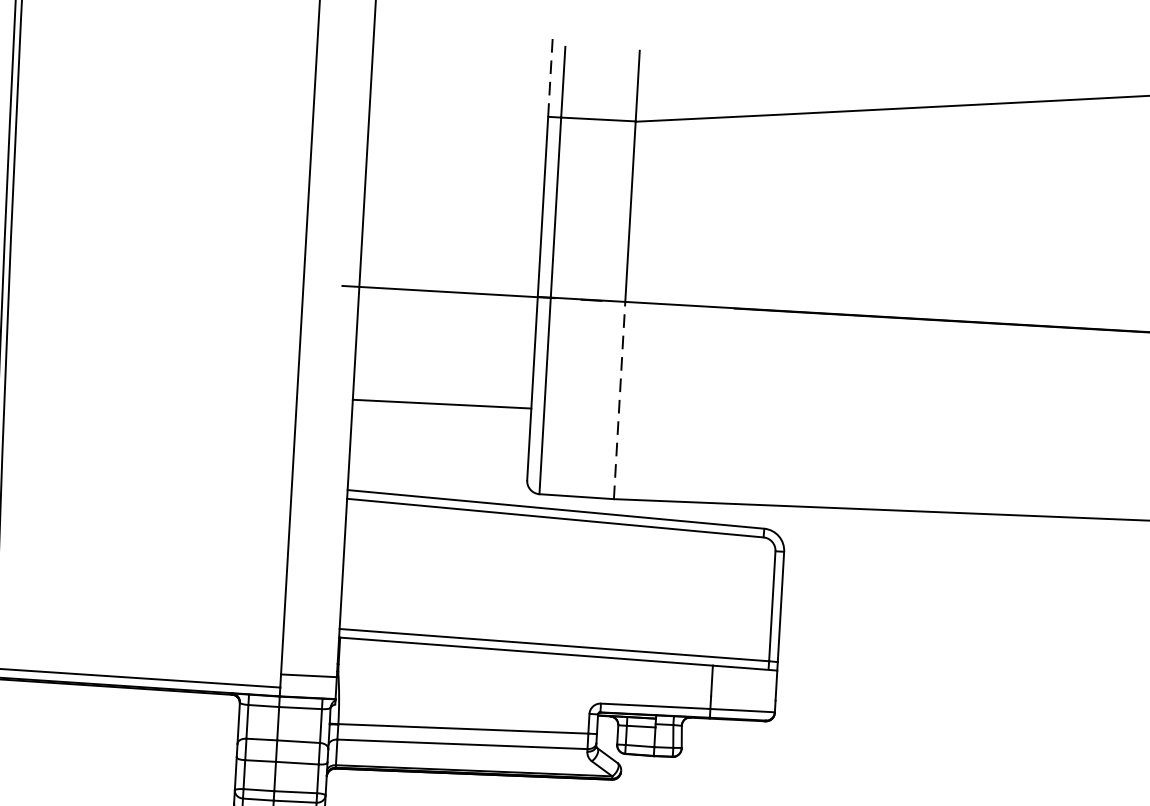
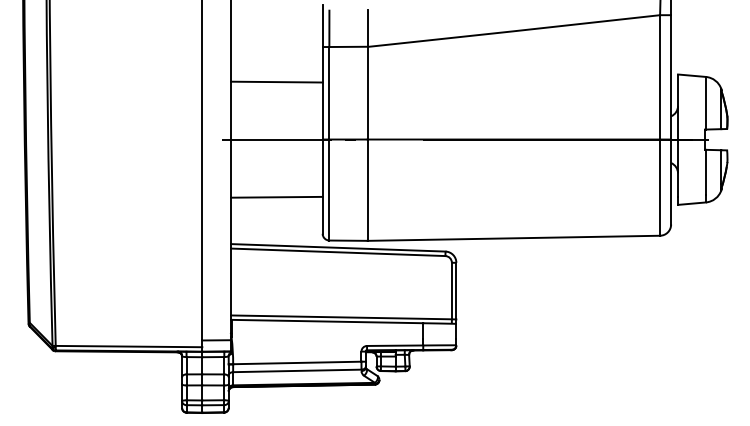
line: (550, 76) -> (322, 26), dashed -> solid
line: (454, 178) -> (276, 81), added
line: (619, 401) -> (367, 190), dashed -> solid

